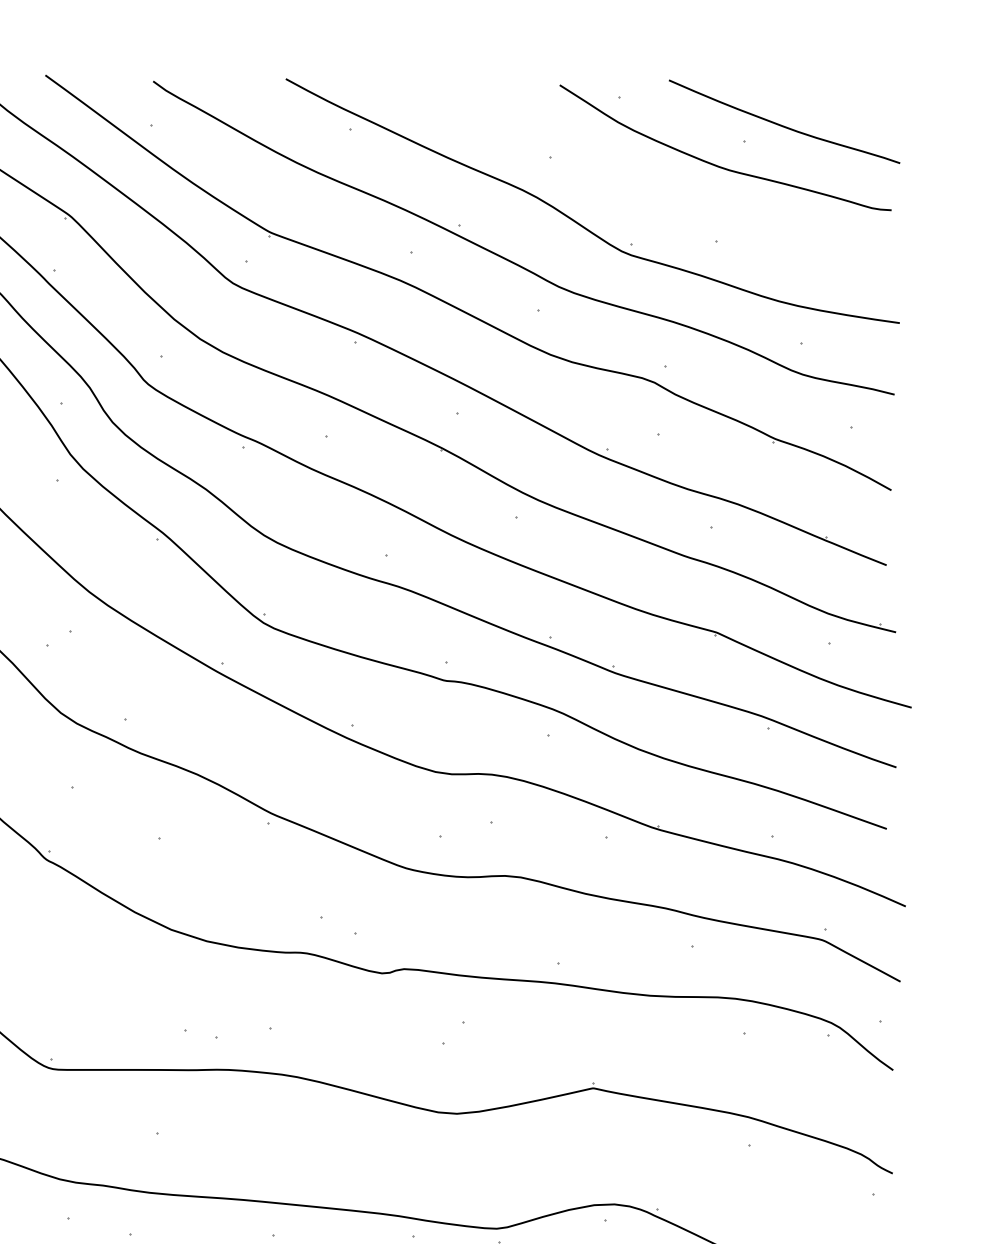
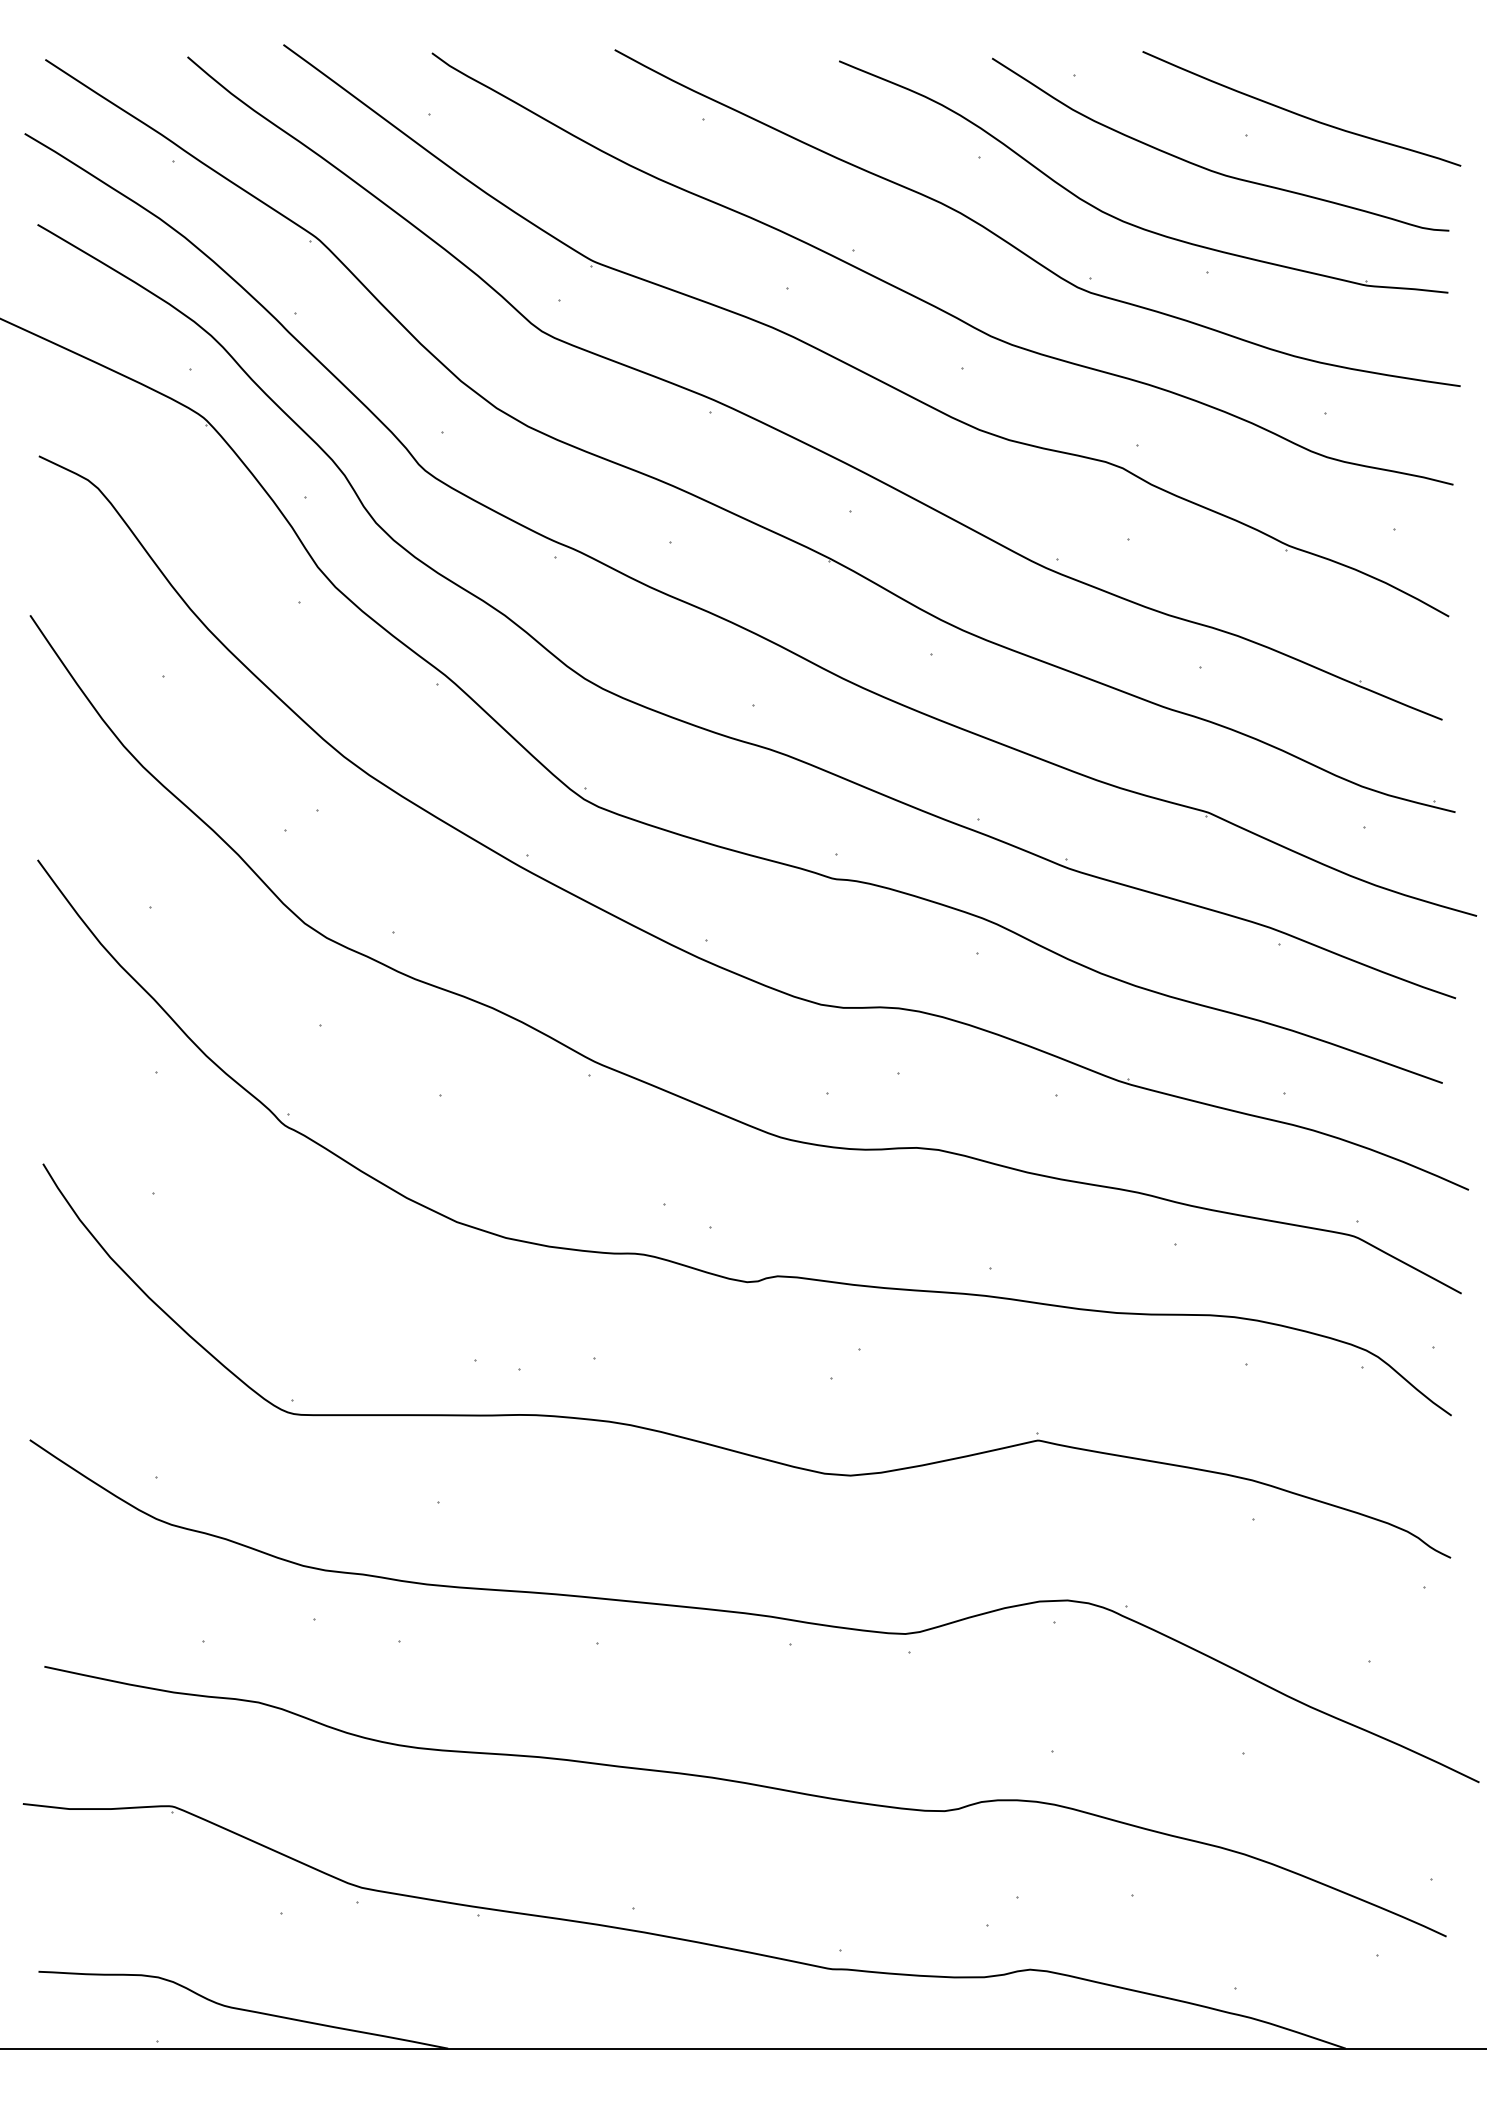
part: (659, 204) -> (1129, 222), added

